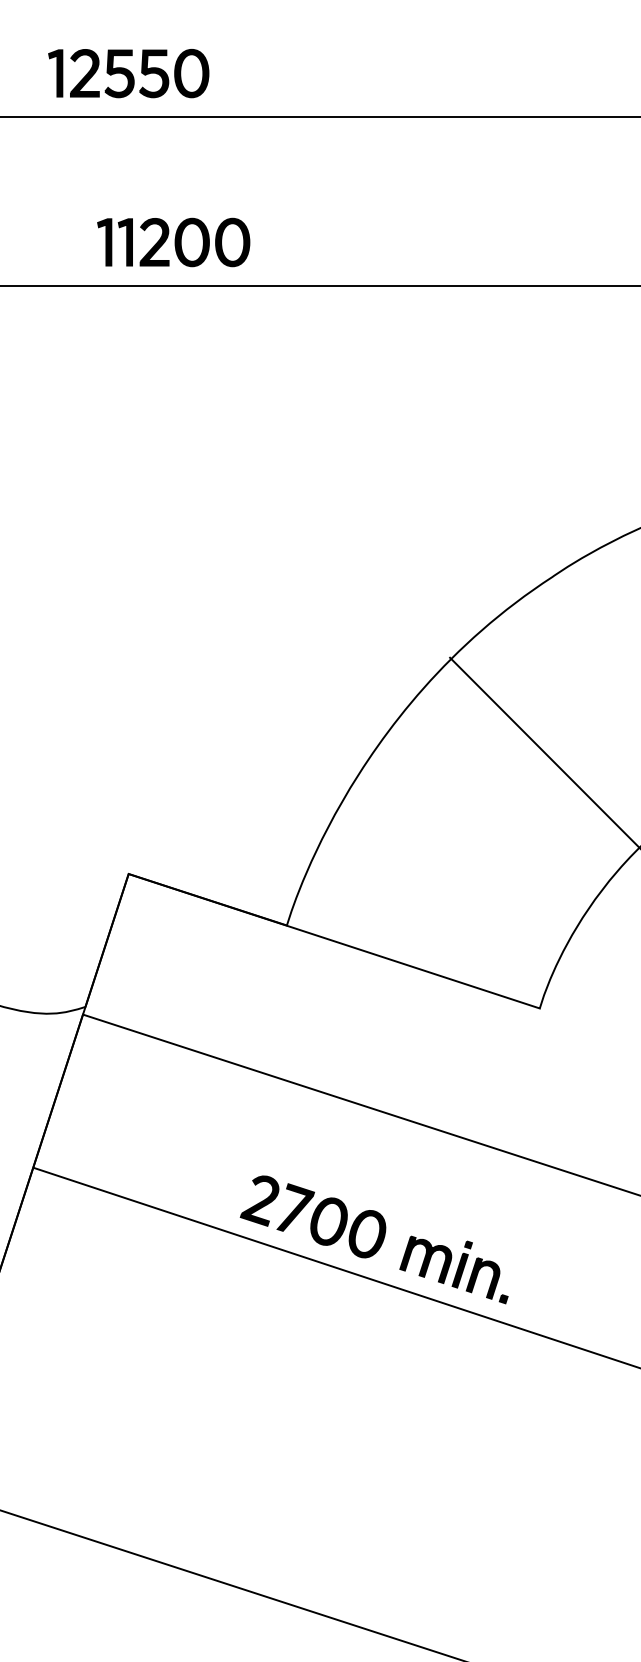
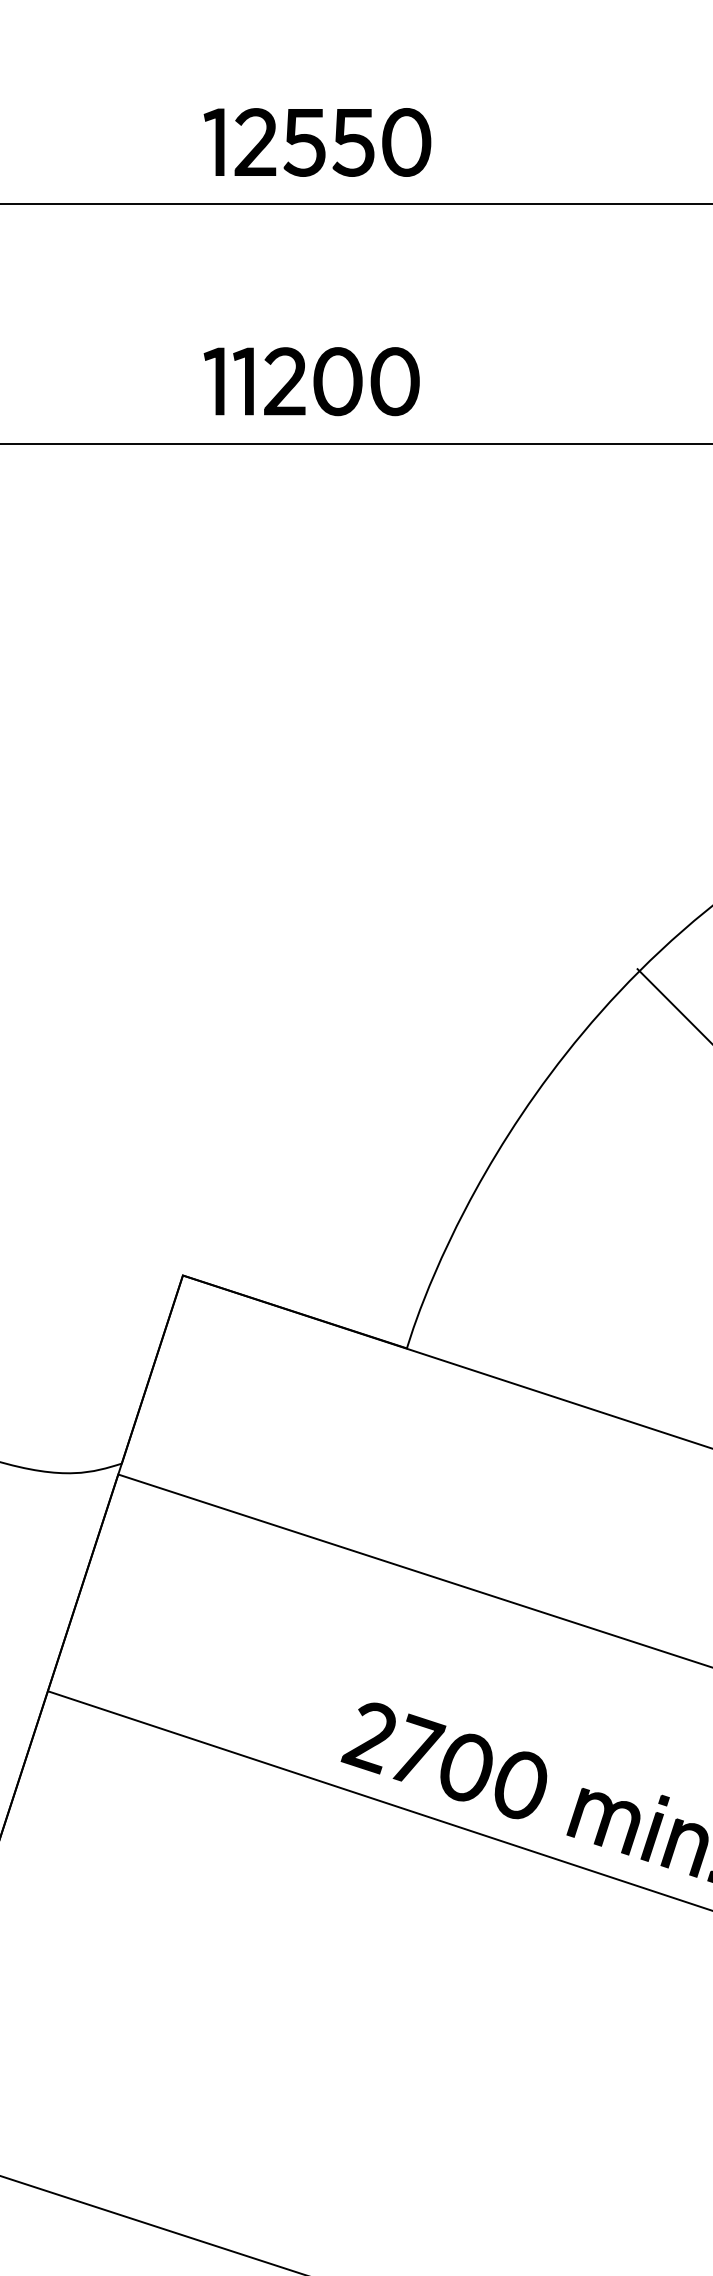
part: (128, 73) -> (317, 142), moved
part: (173, 242) -> (311, 381), moved

